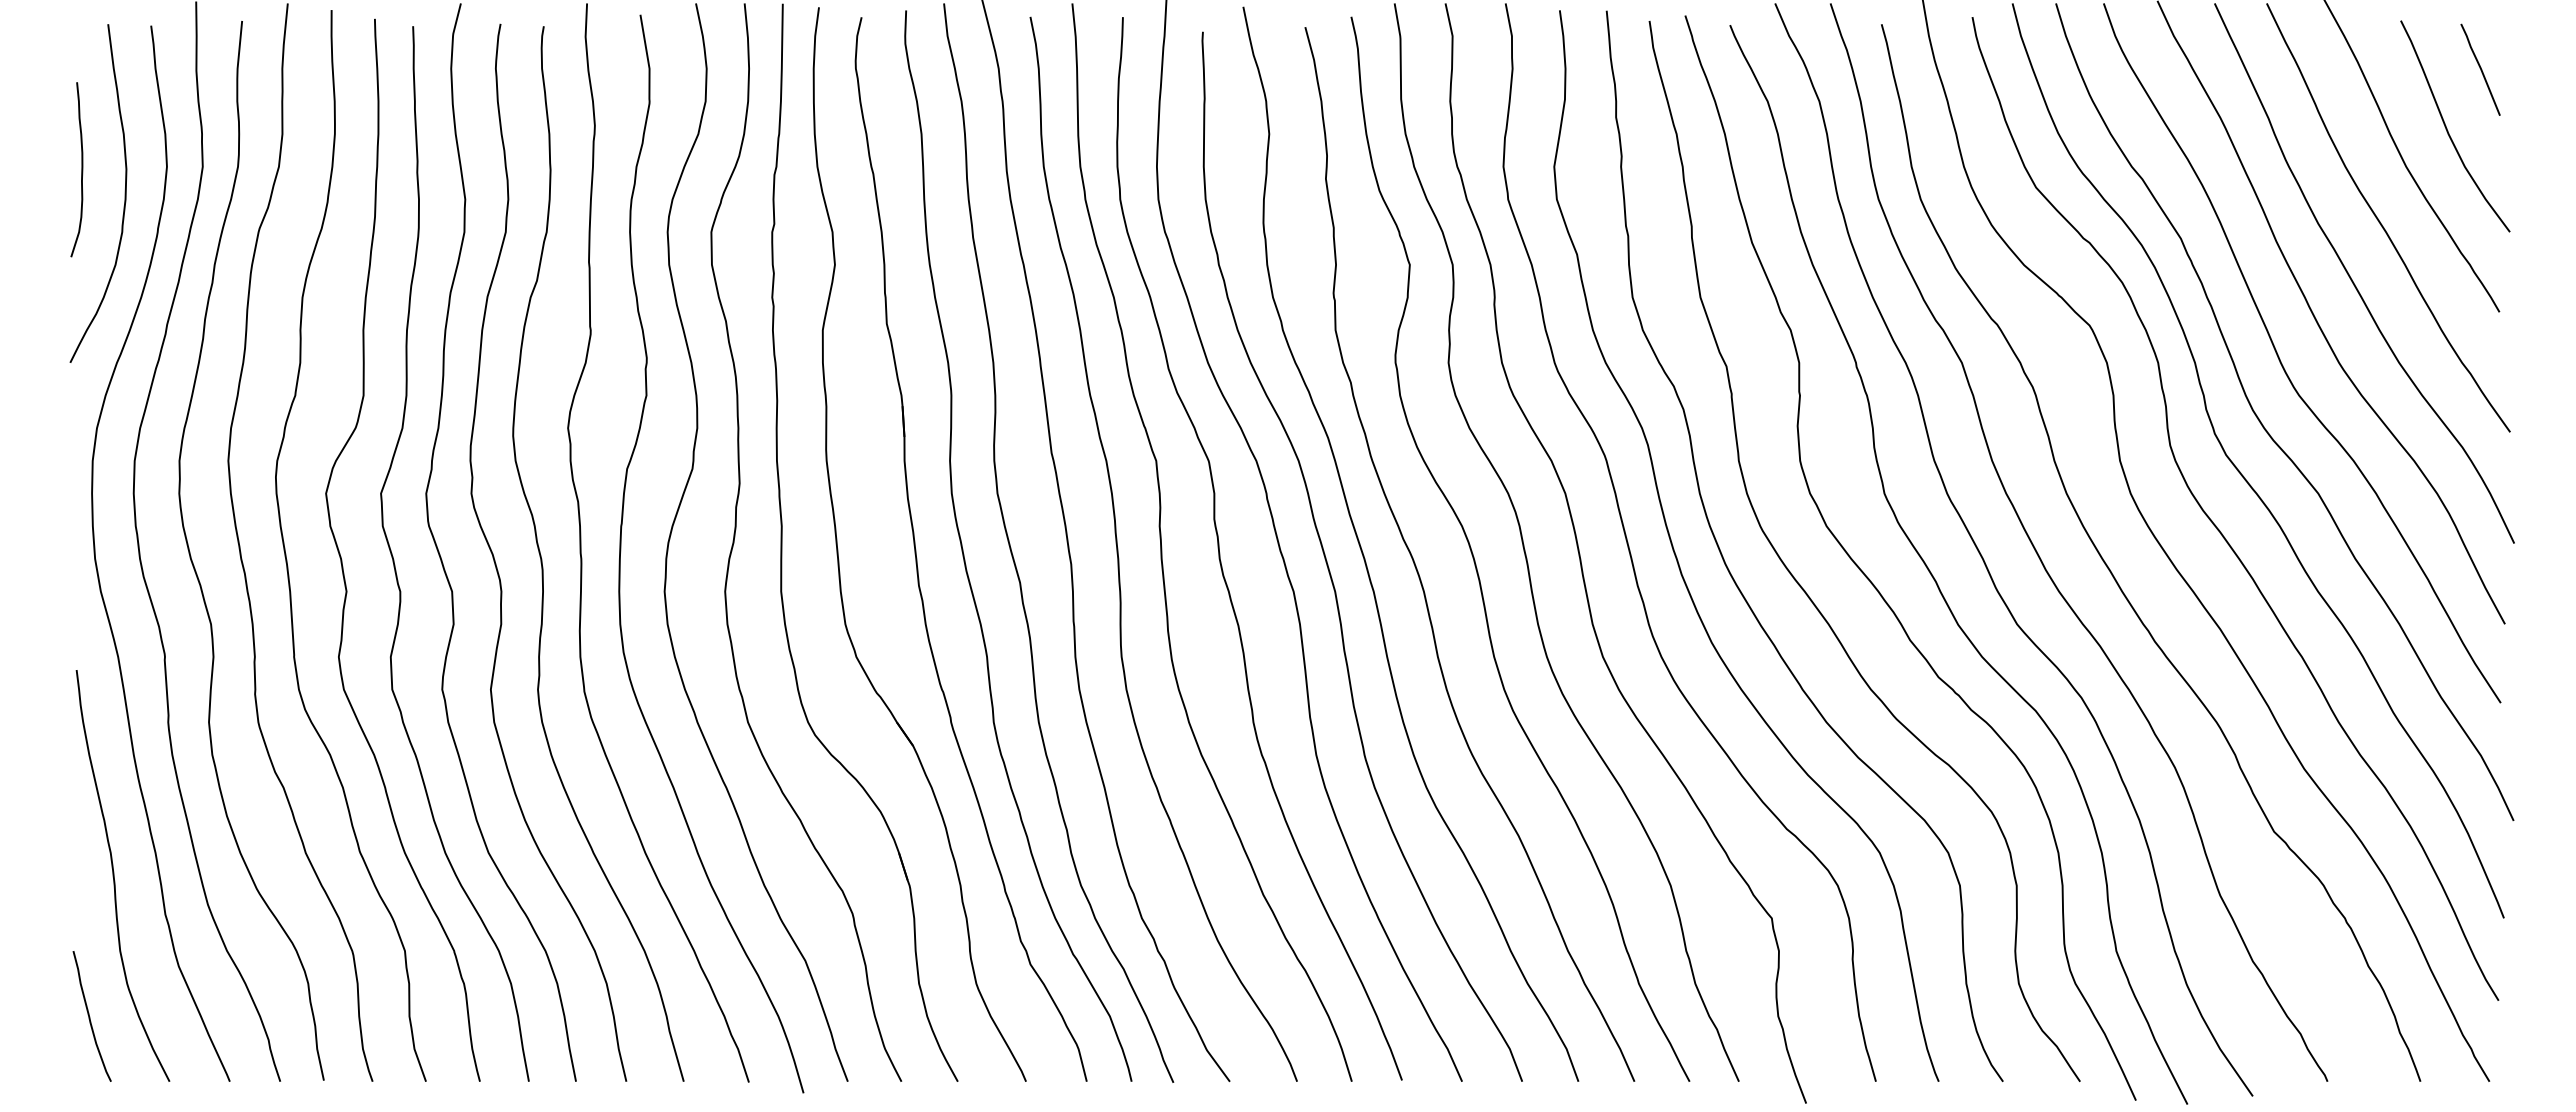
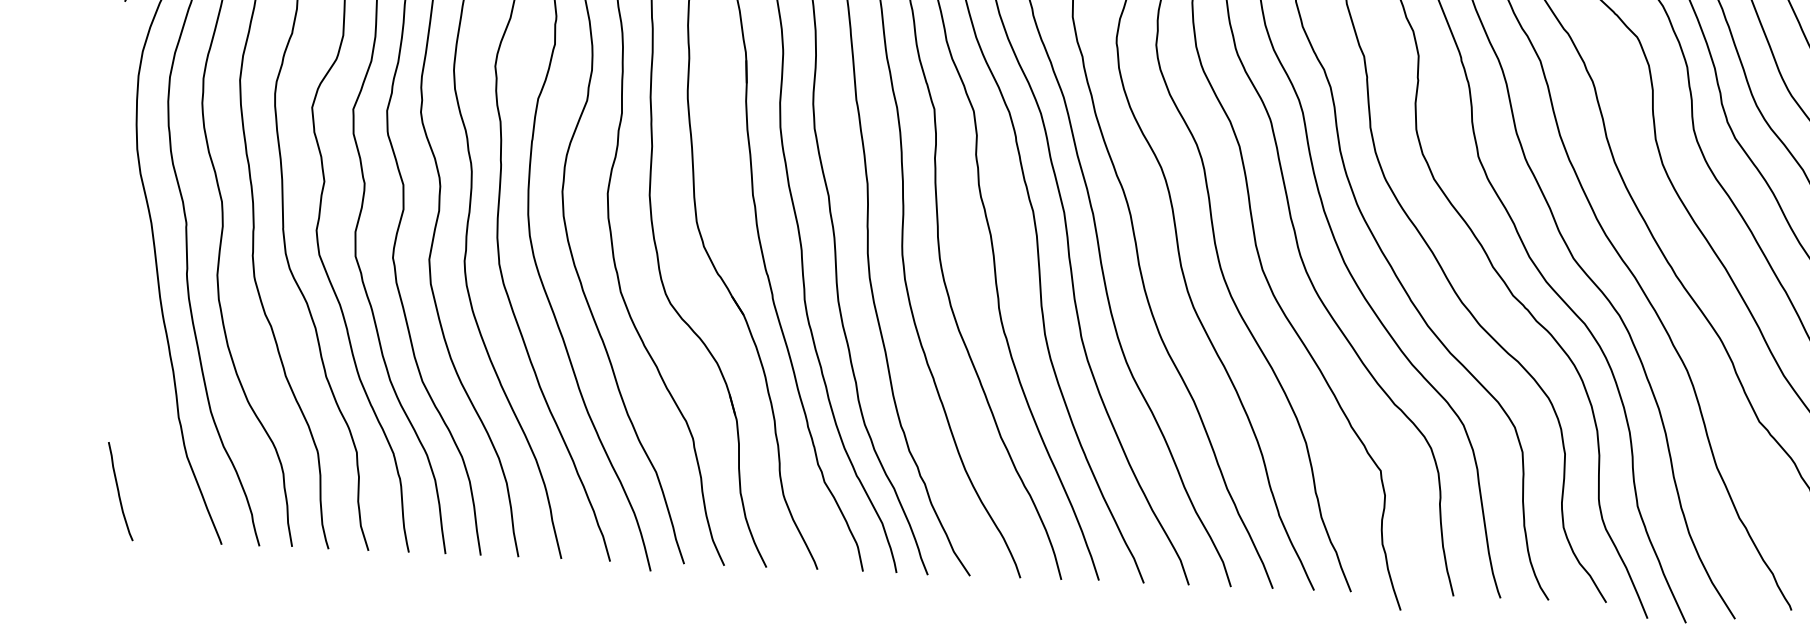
curve: (114, 875) -> (141, 386), removed

